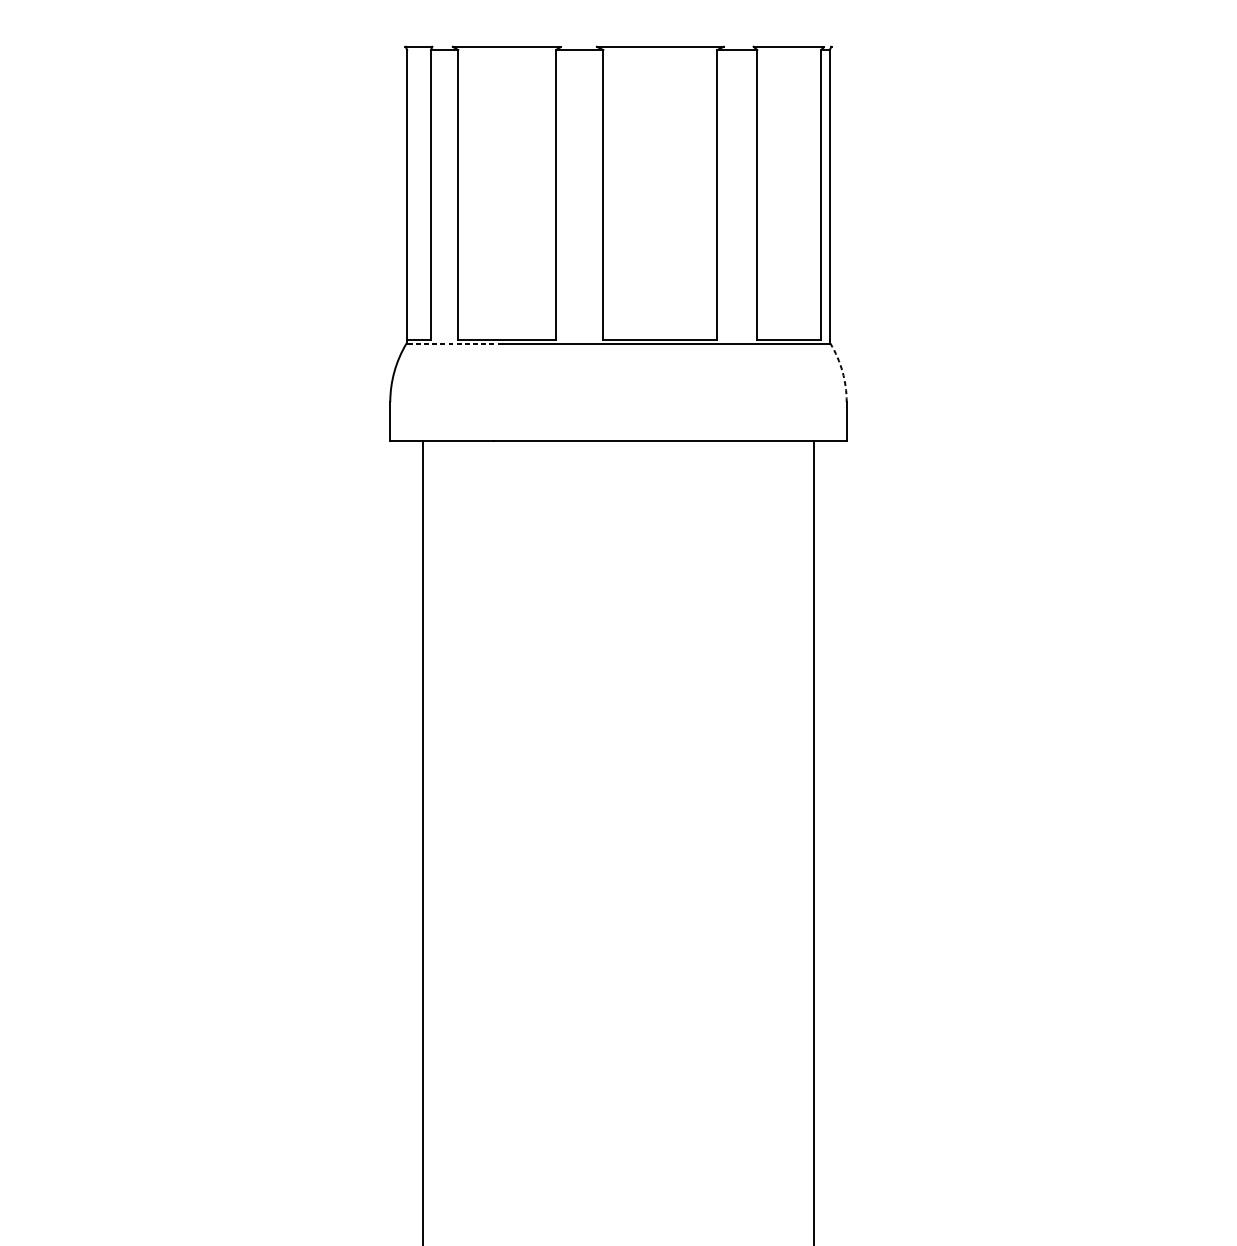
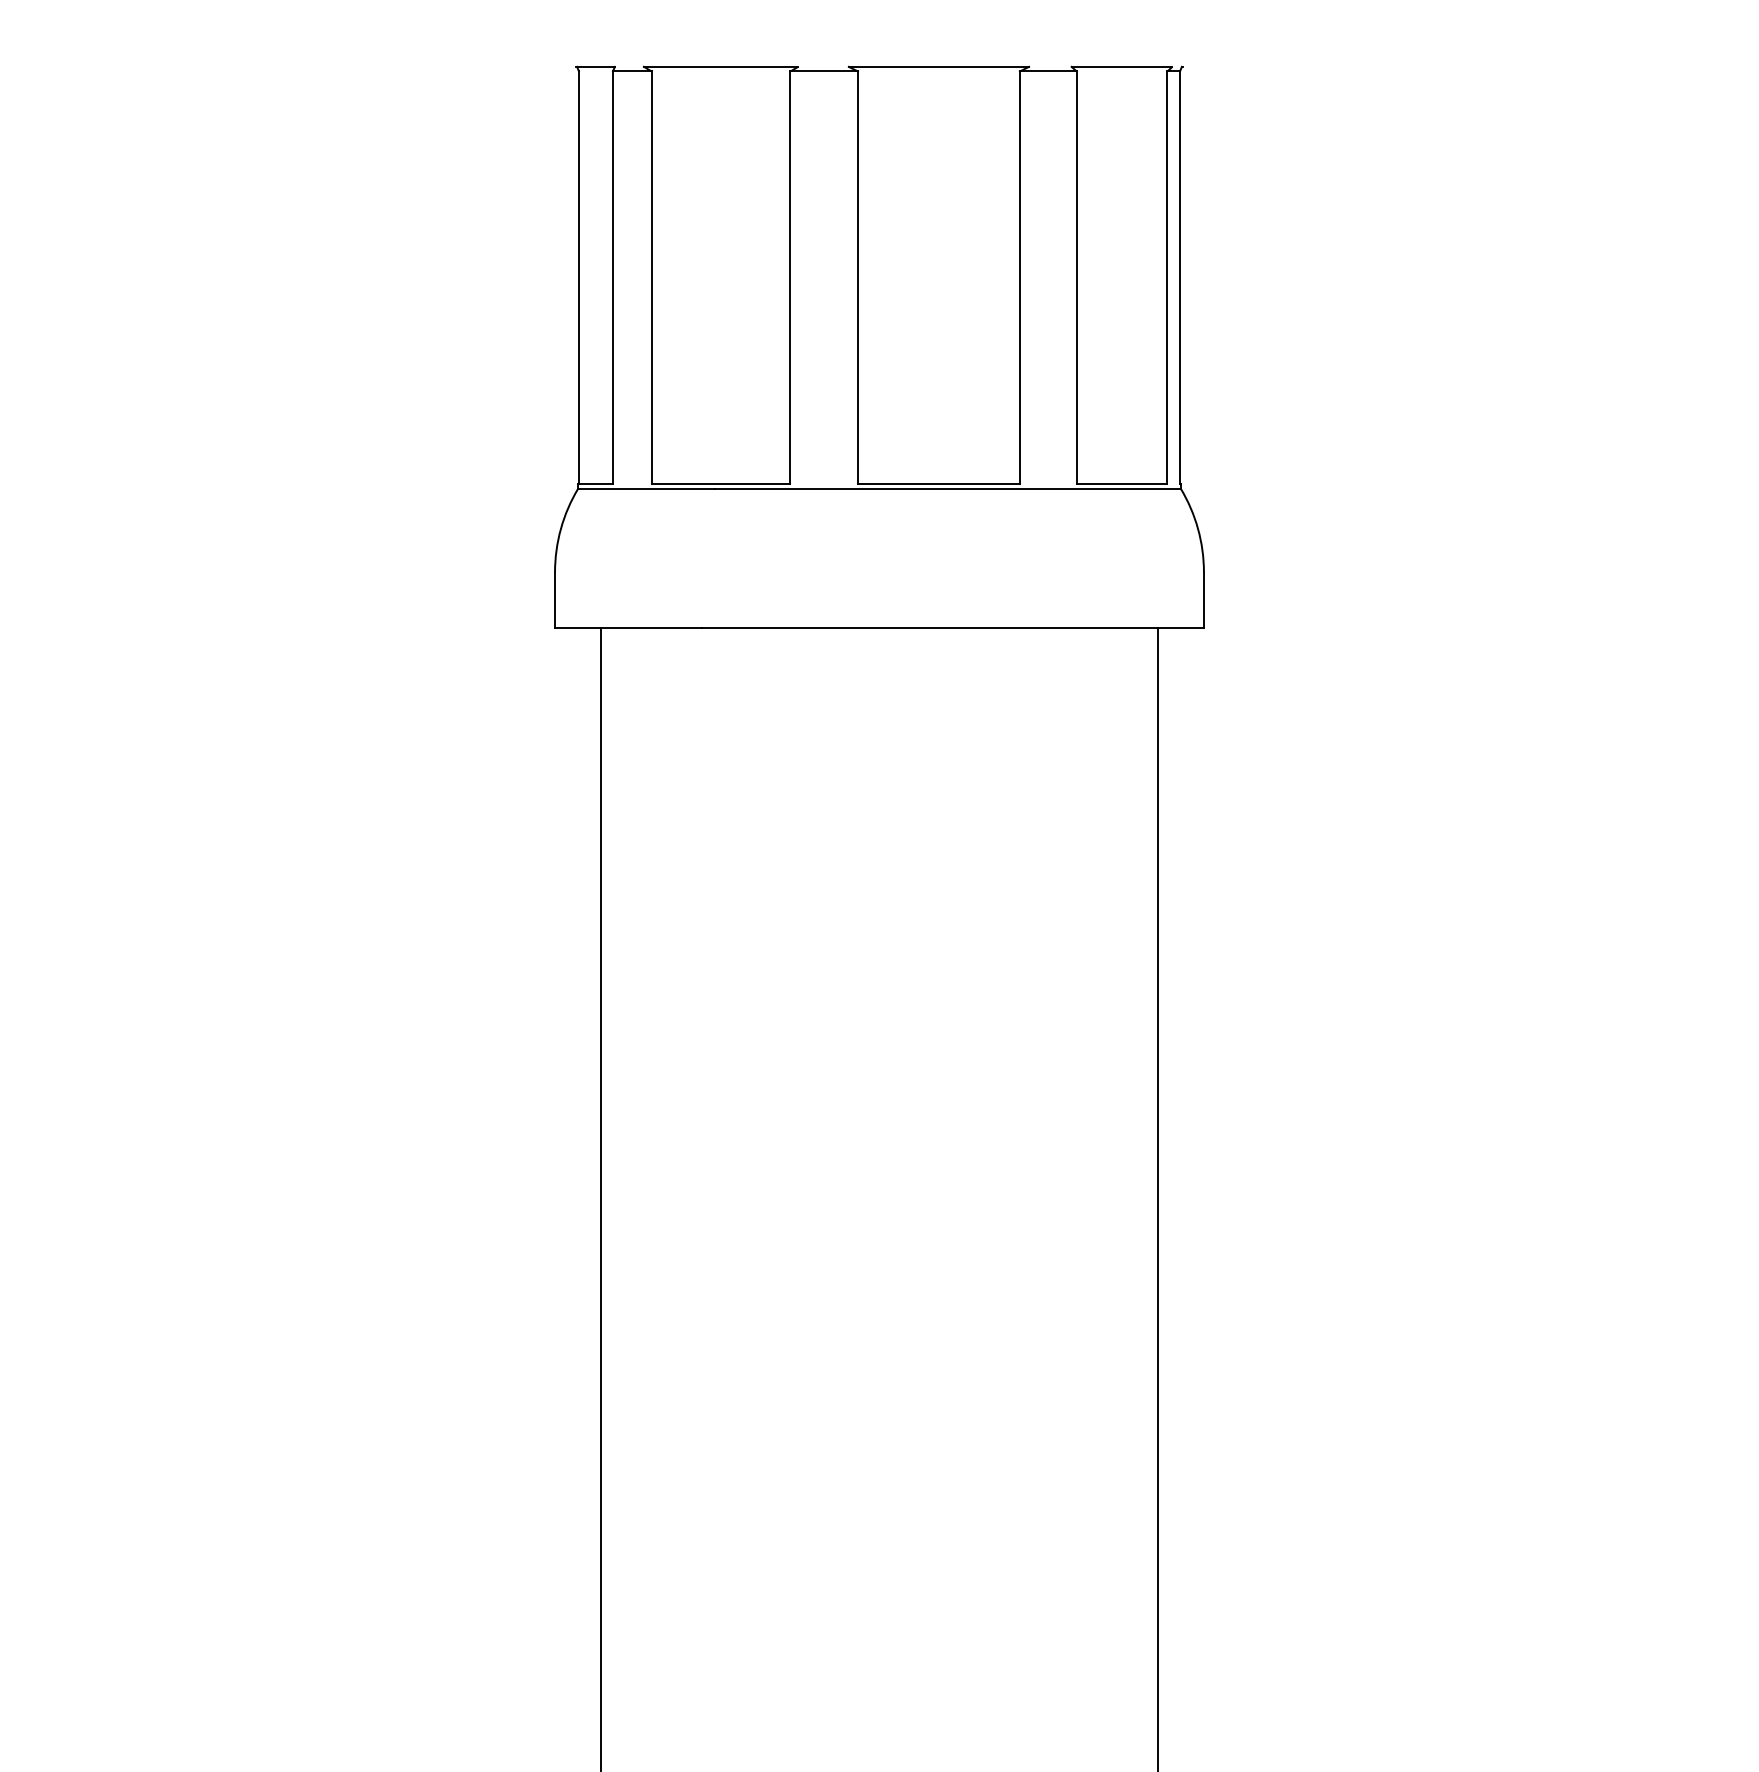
line: (453, 343) -> (645, 488), dashed -> solid
arc: (842, 371) -> (1198, 528), dashed -> solid

